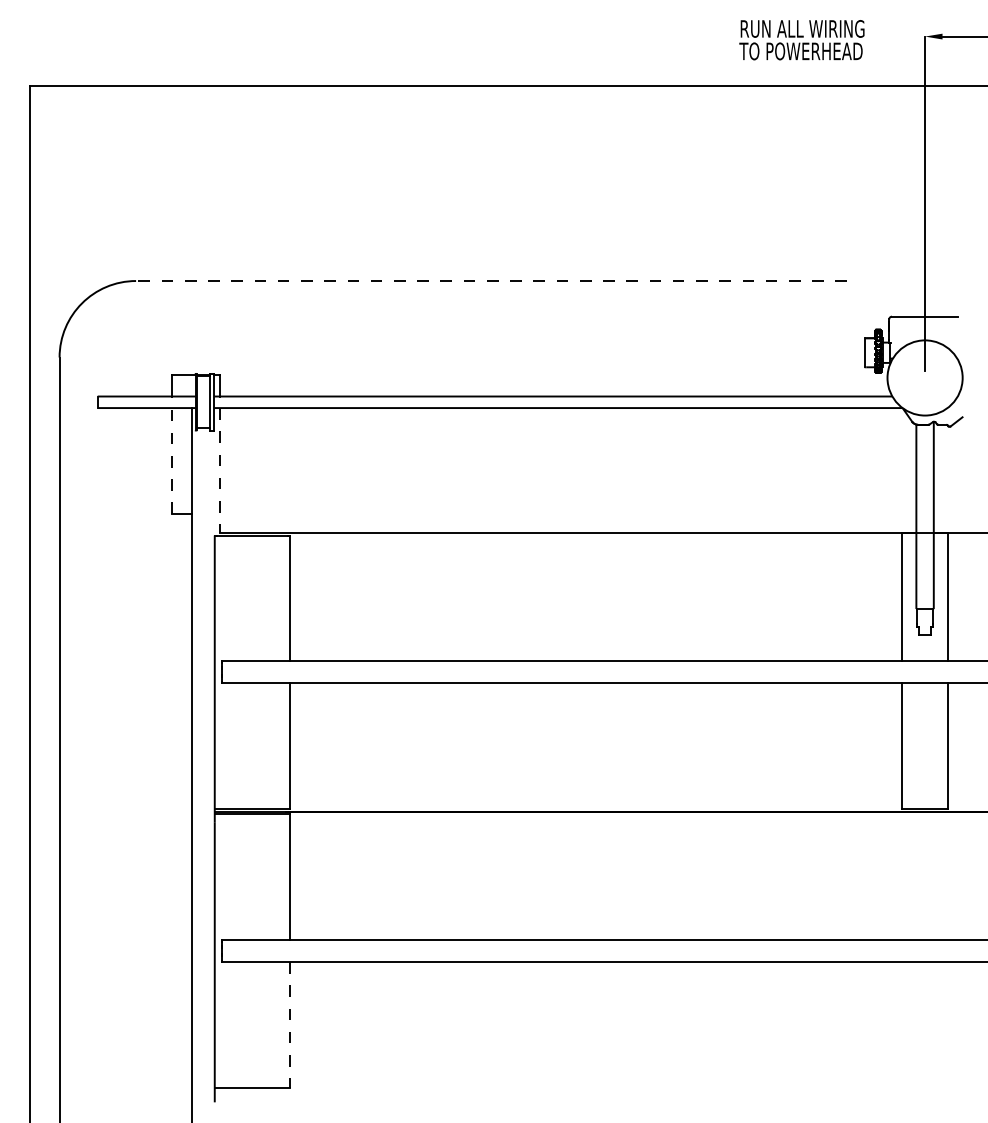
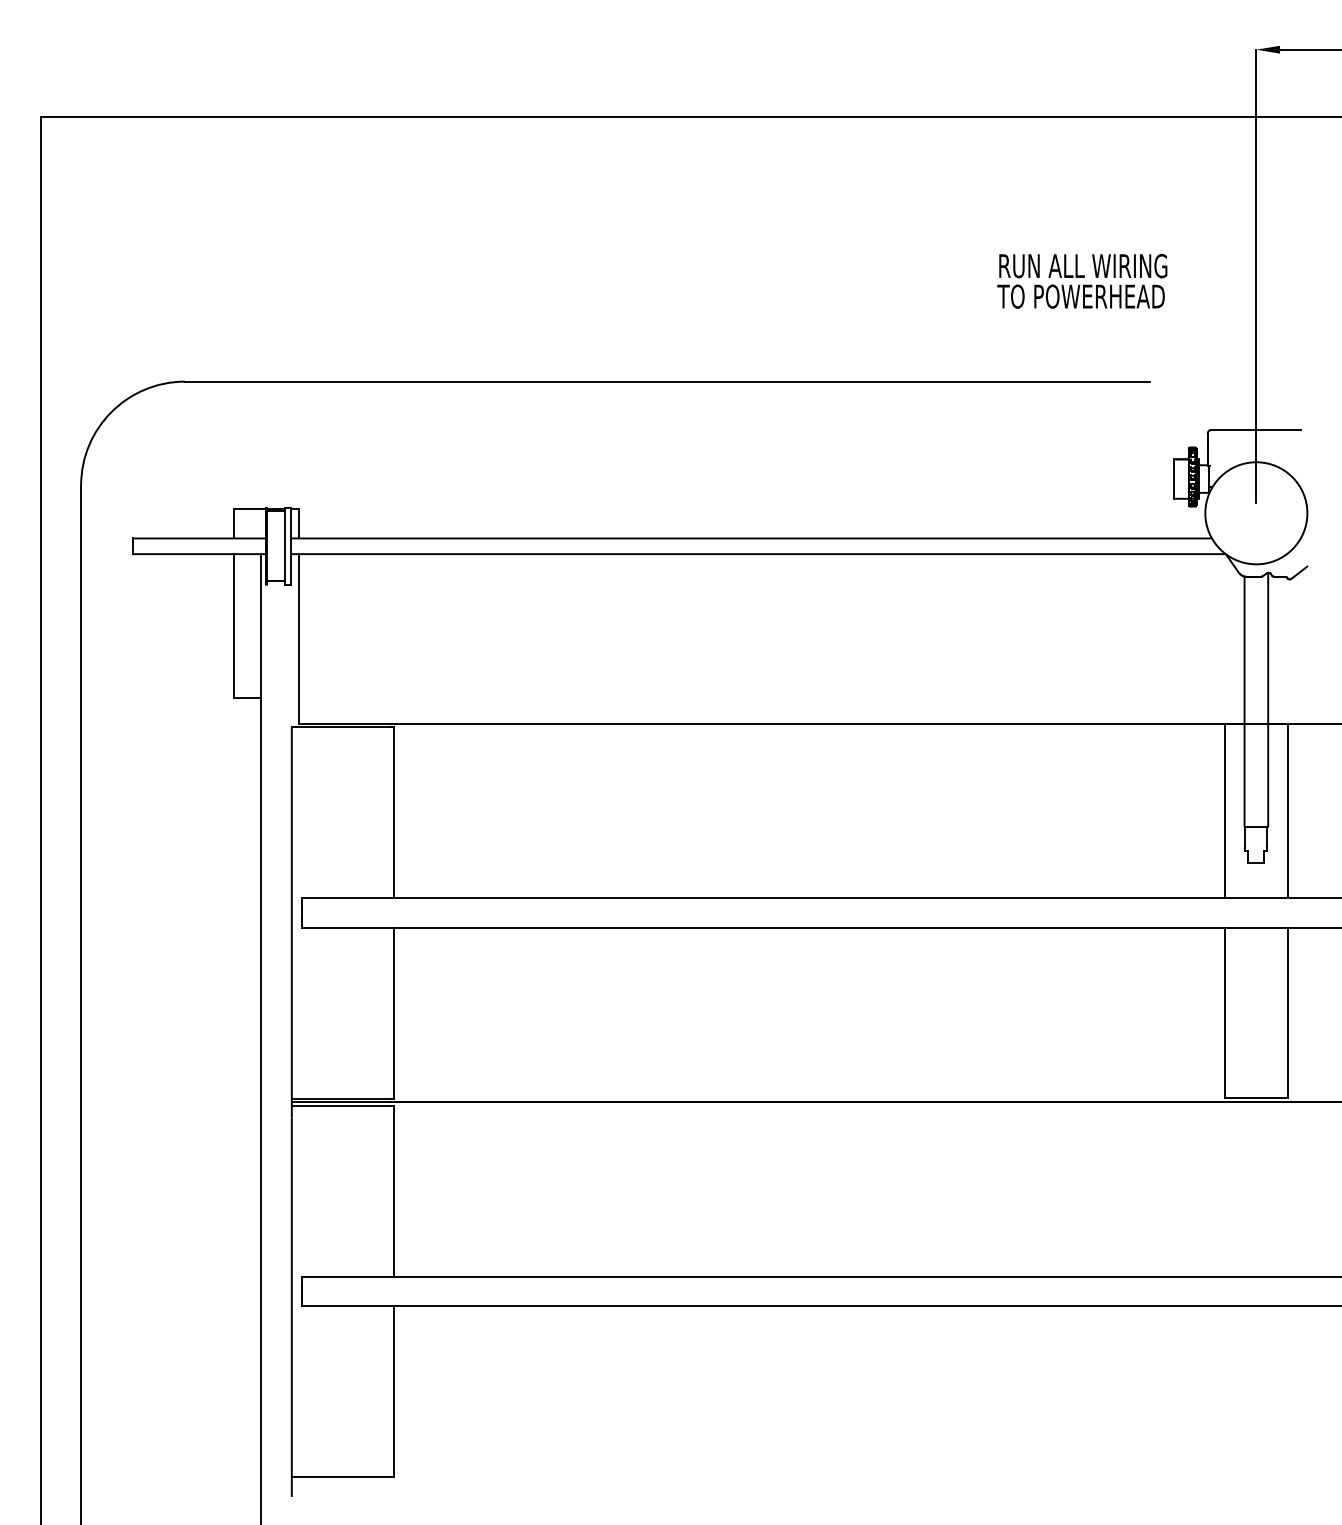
text: (801, 40) -> (1081, 281), moved
line: (491, 281) -> (667, 382), dashed -> solid
line: (172, 460) -> (234, 625), dashed -> solid
line: (219, 471) -> (298, 640), dashed -> solid
line: (290, 1025) -> (394, 1392), dashed -> solid

